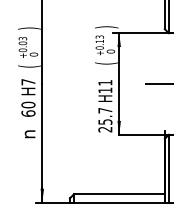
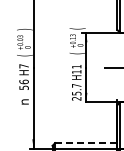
text: (106, 26) -> (77, 28), ) -> (
text: (27, 108) -> (23, 84), 60 -> 56
line: (119, 194) -> (86, 143), solid -> dashed

